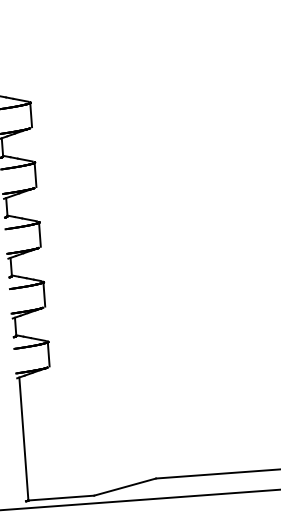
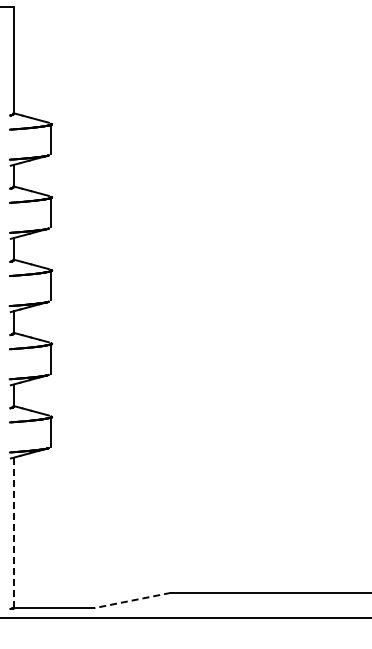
line: (23, 438) -> (13, 532), solid -> dashed
line: (125, 487) -> (132, 600), solid -> dashed

